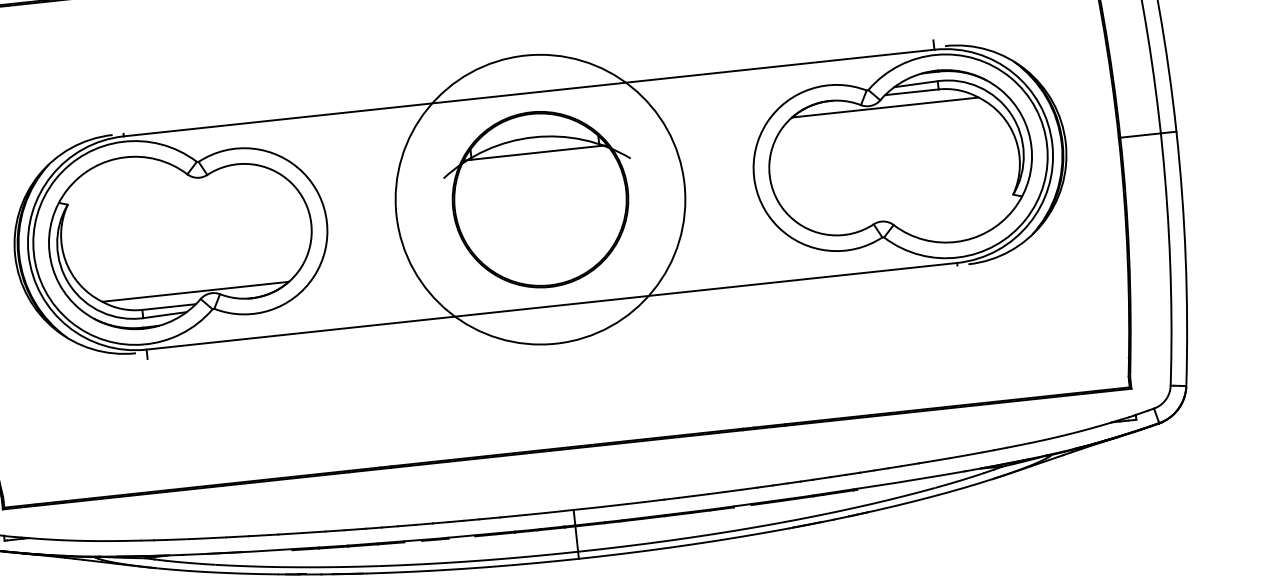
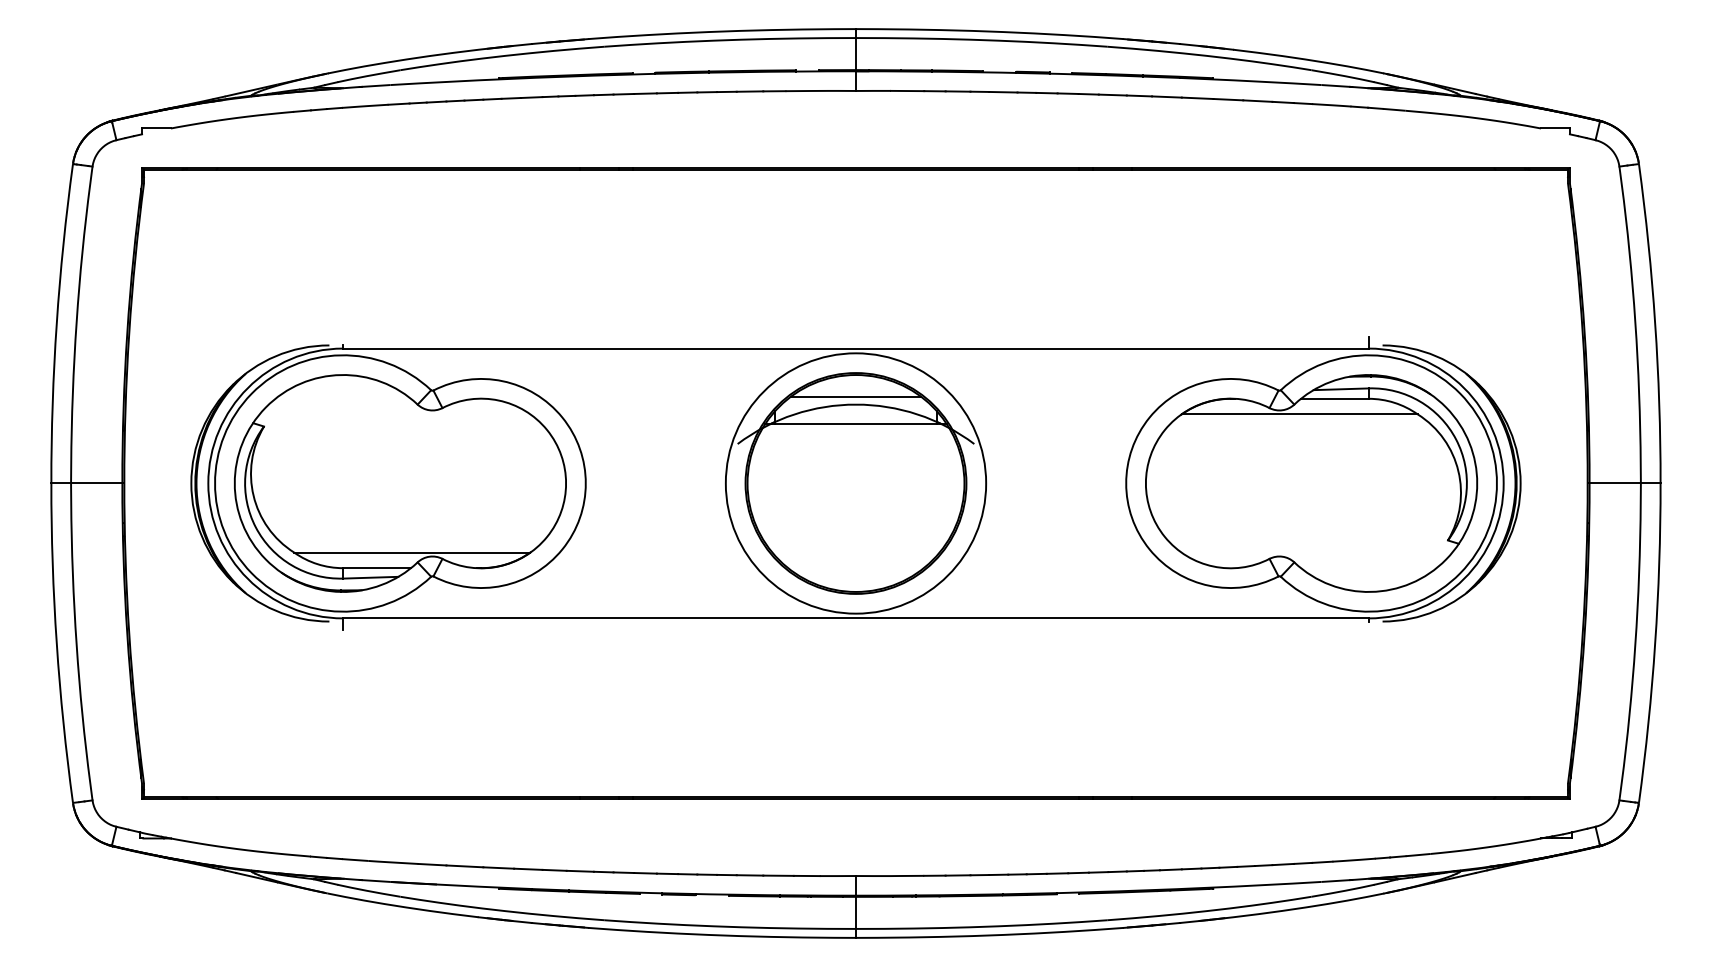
line: (533, 130) -> (856, 396), added
circle: (540, 199) -> (855, 483), size x0.71

